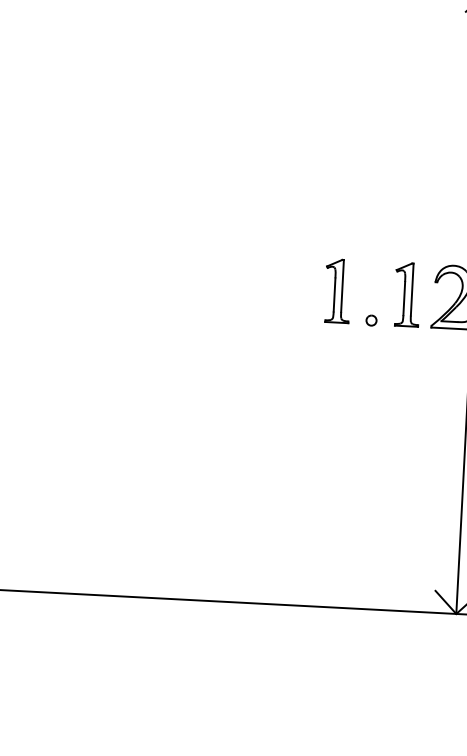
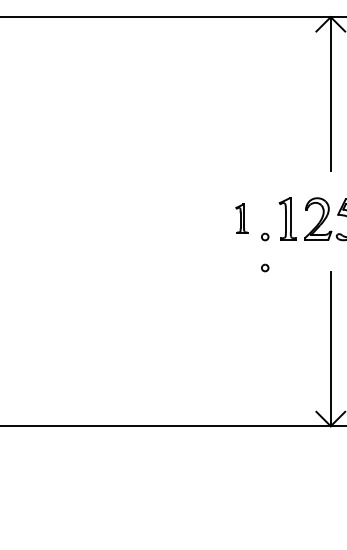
part: (336, 290) -> (241, 218), size x0.7
part: (369, 367) -> (265, 267), added

